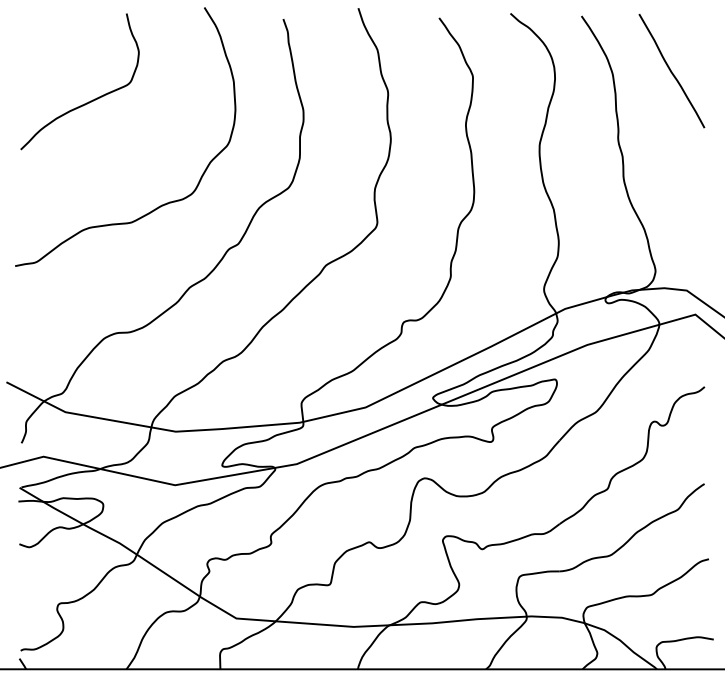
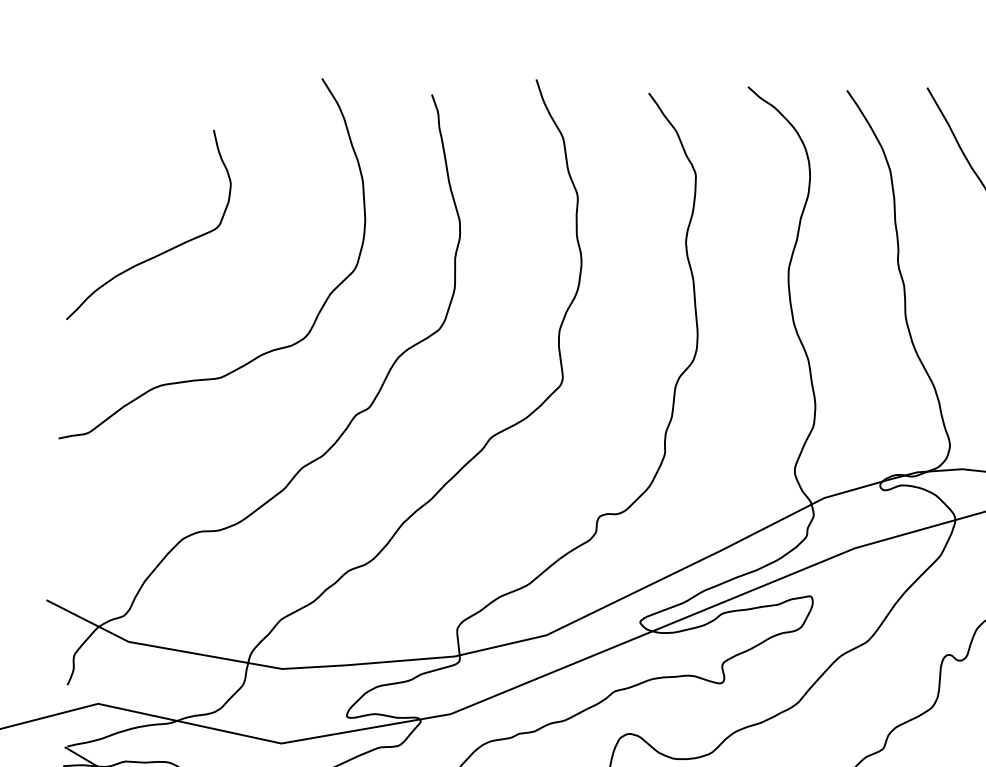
curve: (88, 101) -> (160, 252), moved

